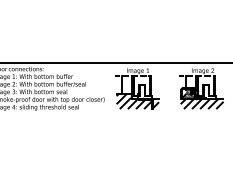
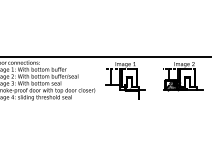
hatch: (137, 101) -> (125, 92), removed
hatch: (201, 103) -> (183, 93), removed

